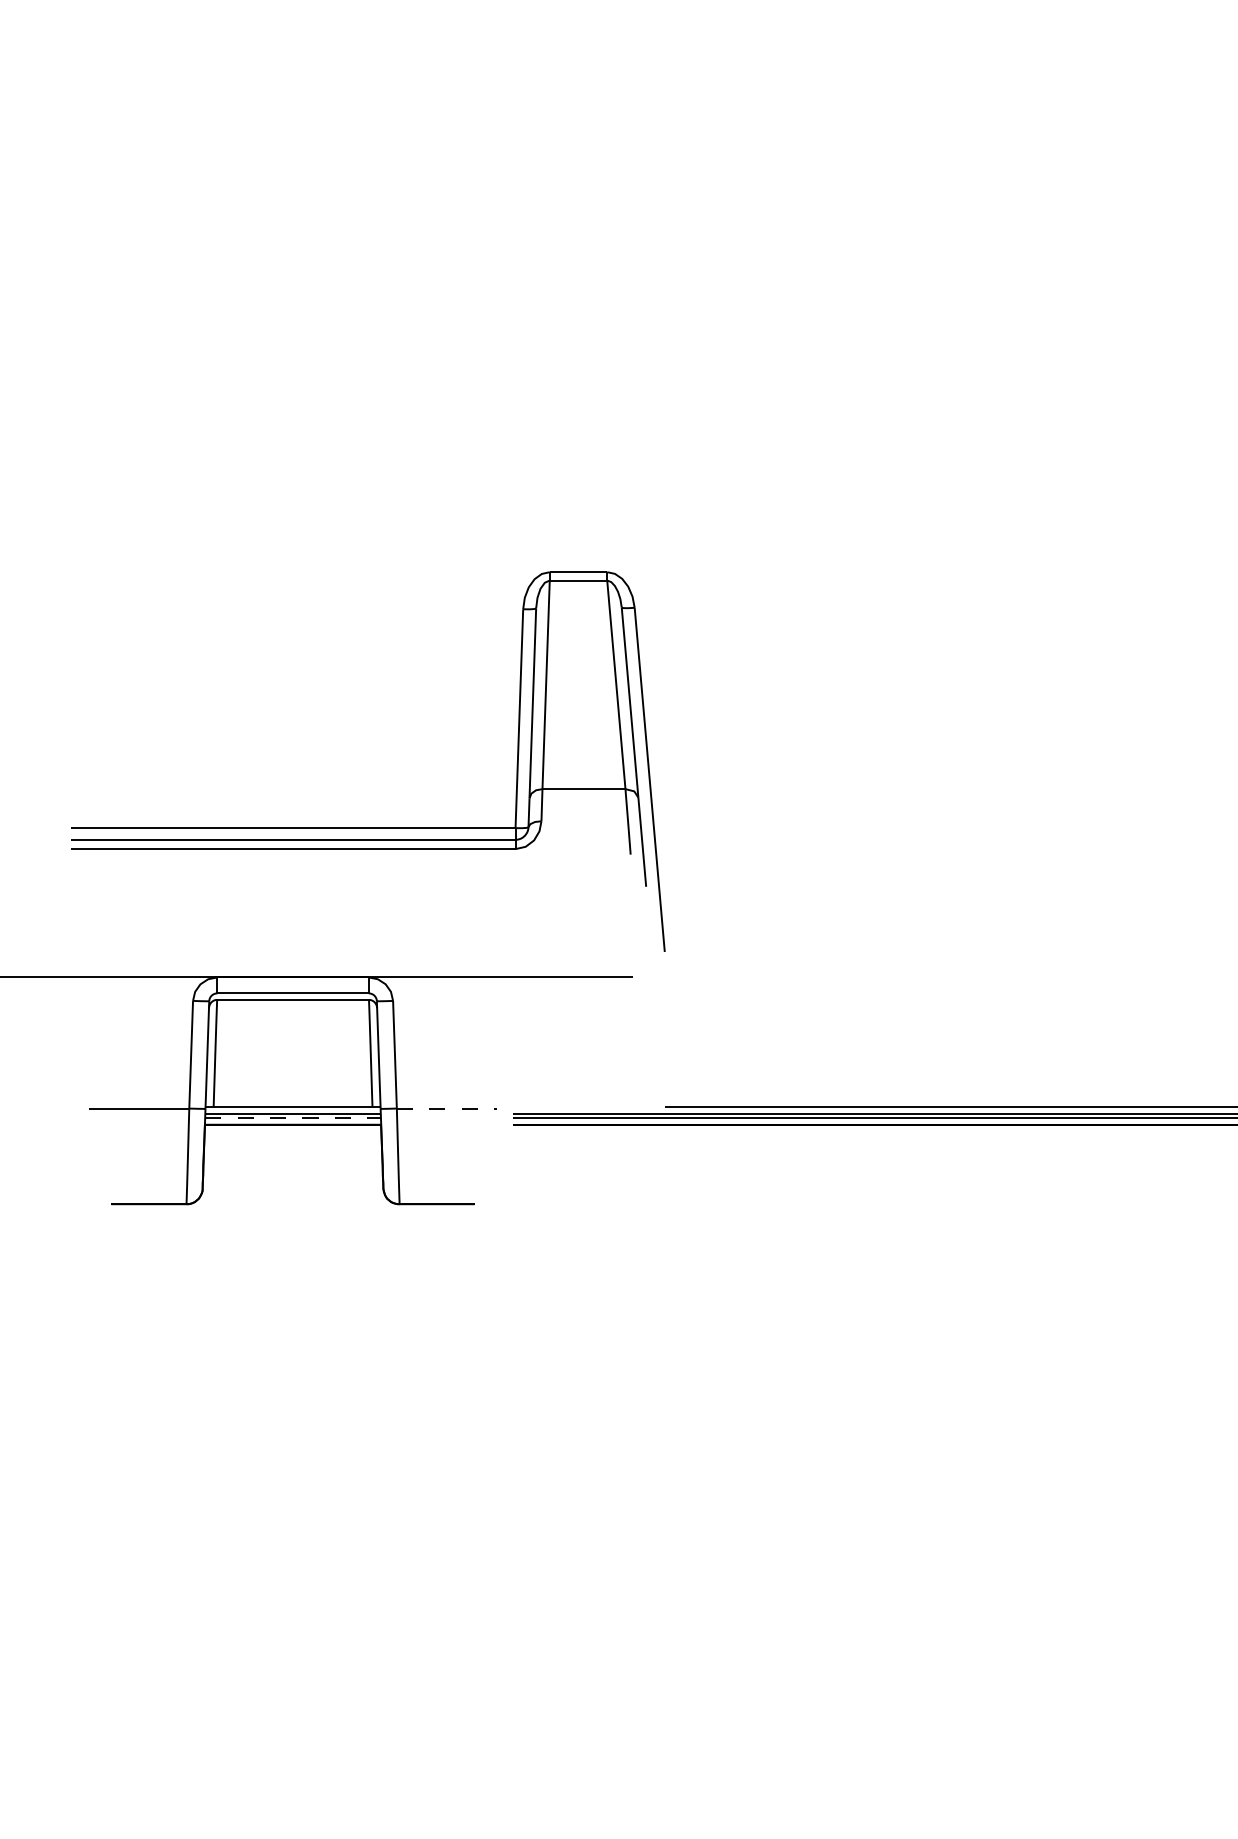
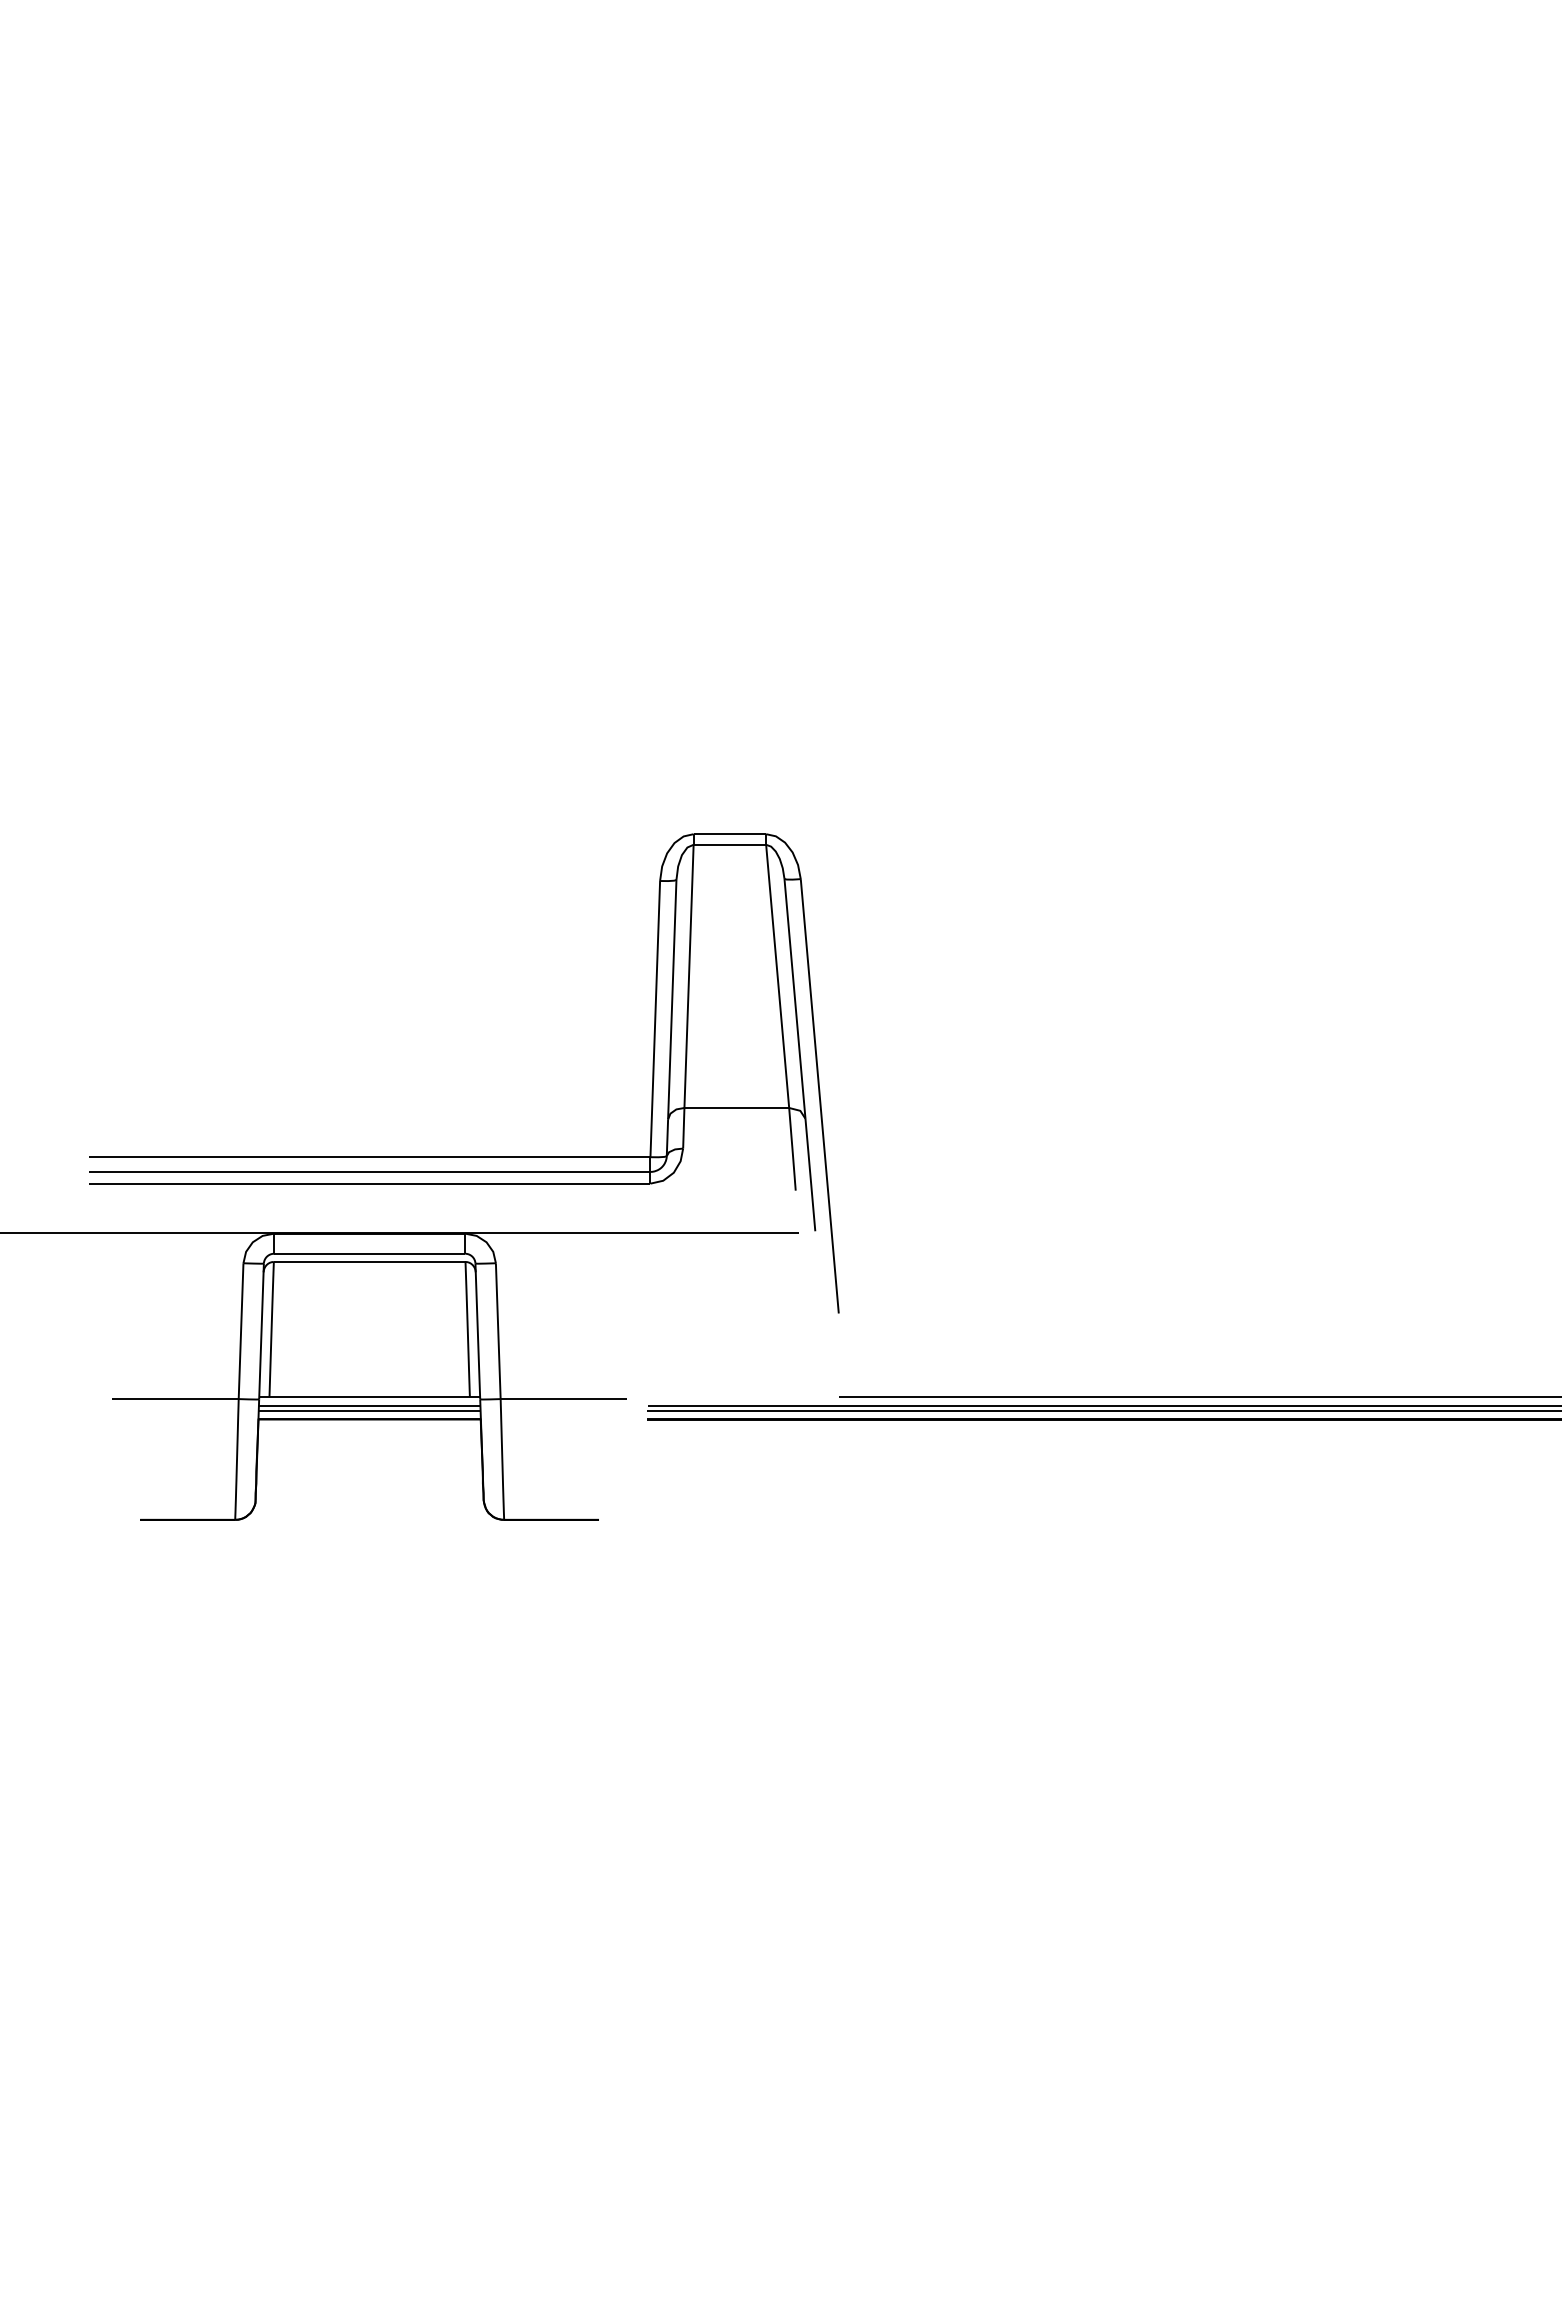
part: (368, 827) -> (464, 1156), moved
line: (447, 1108) -> (564, 1399), dashed -> solid
line: (292, 1117) -> (369, 1410), dashed -> solid

